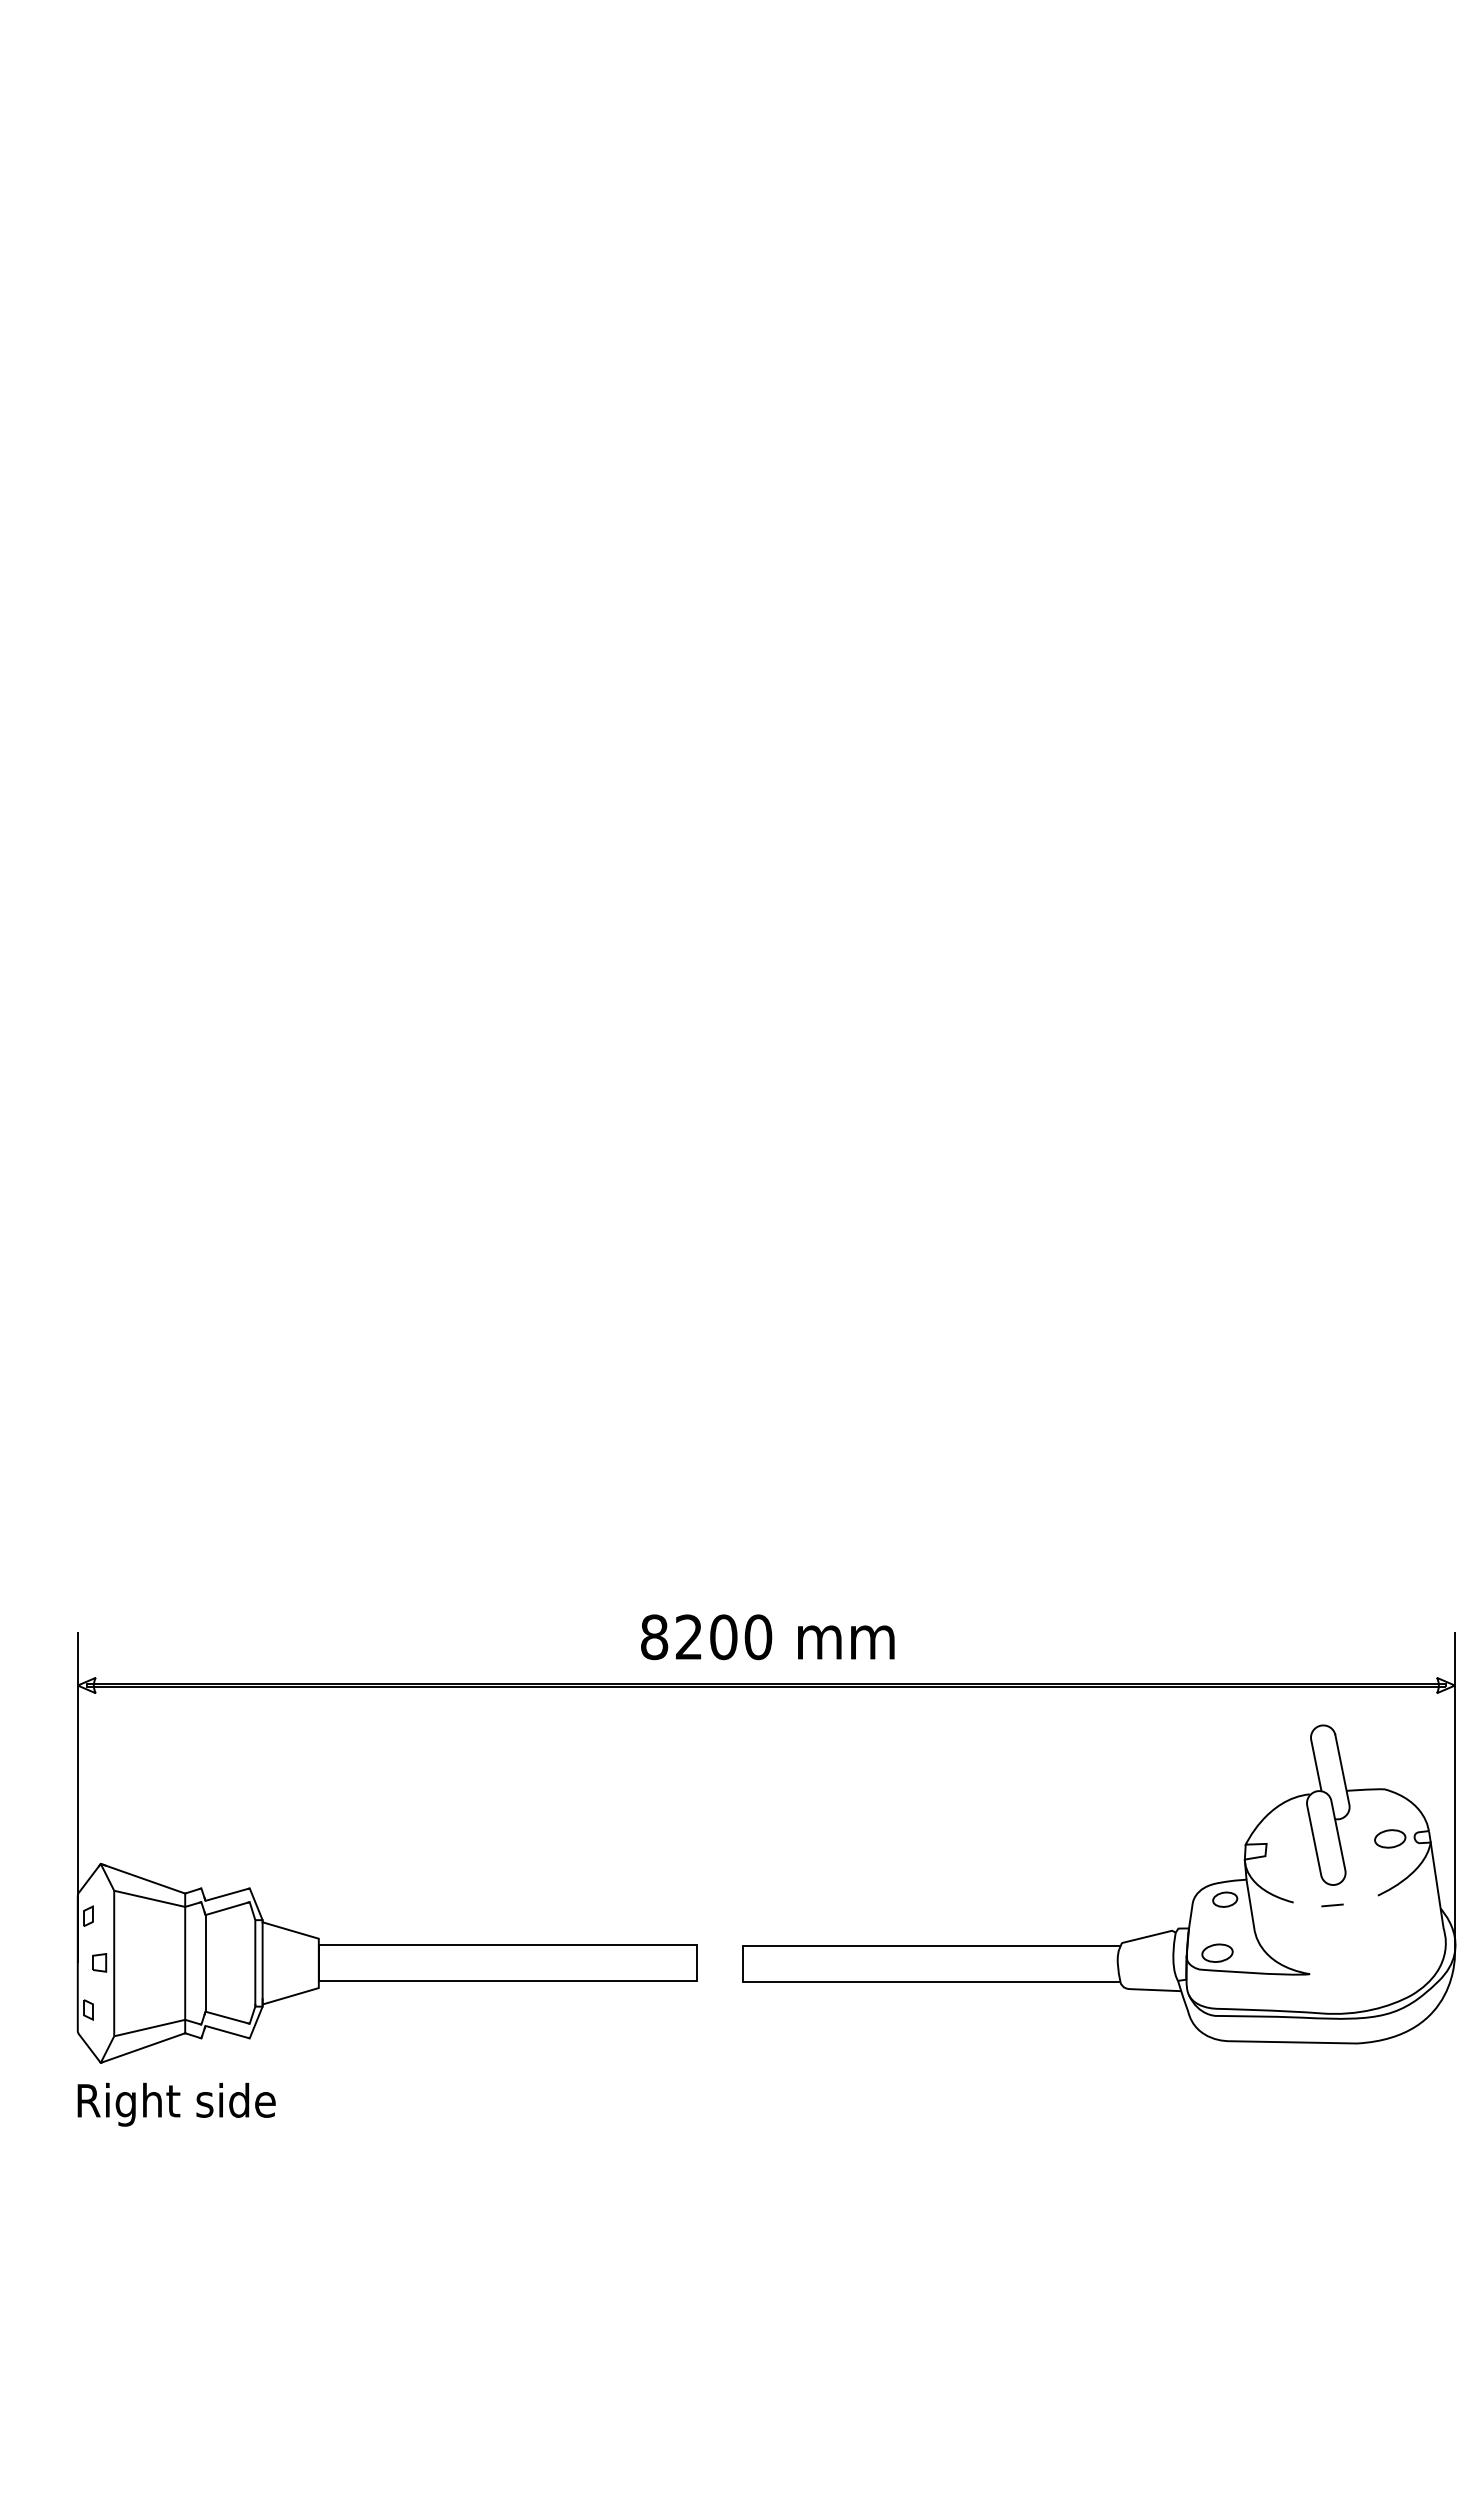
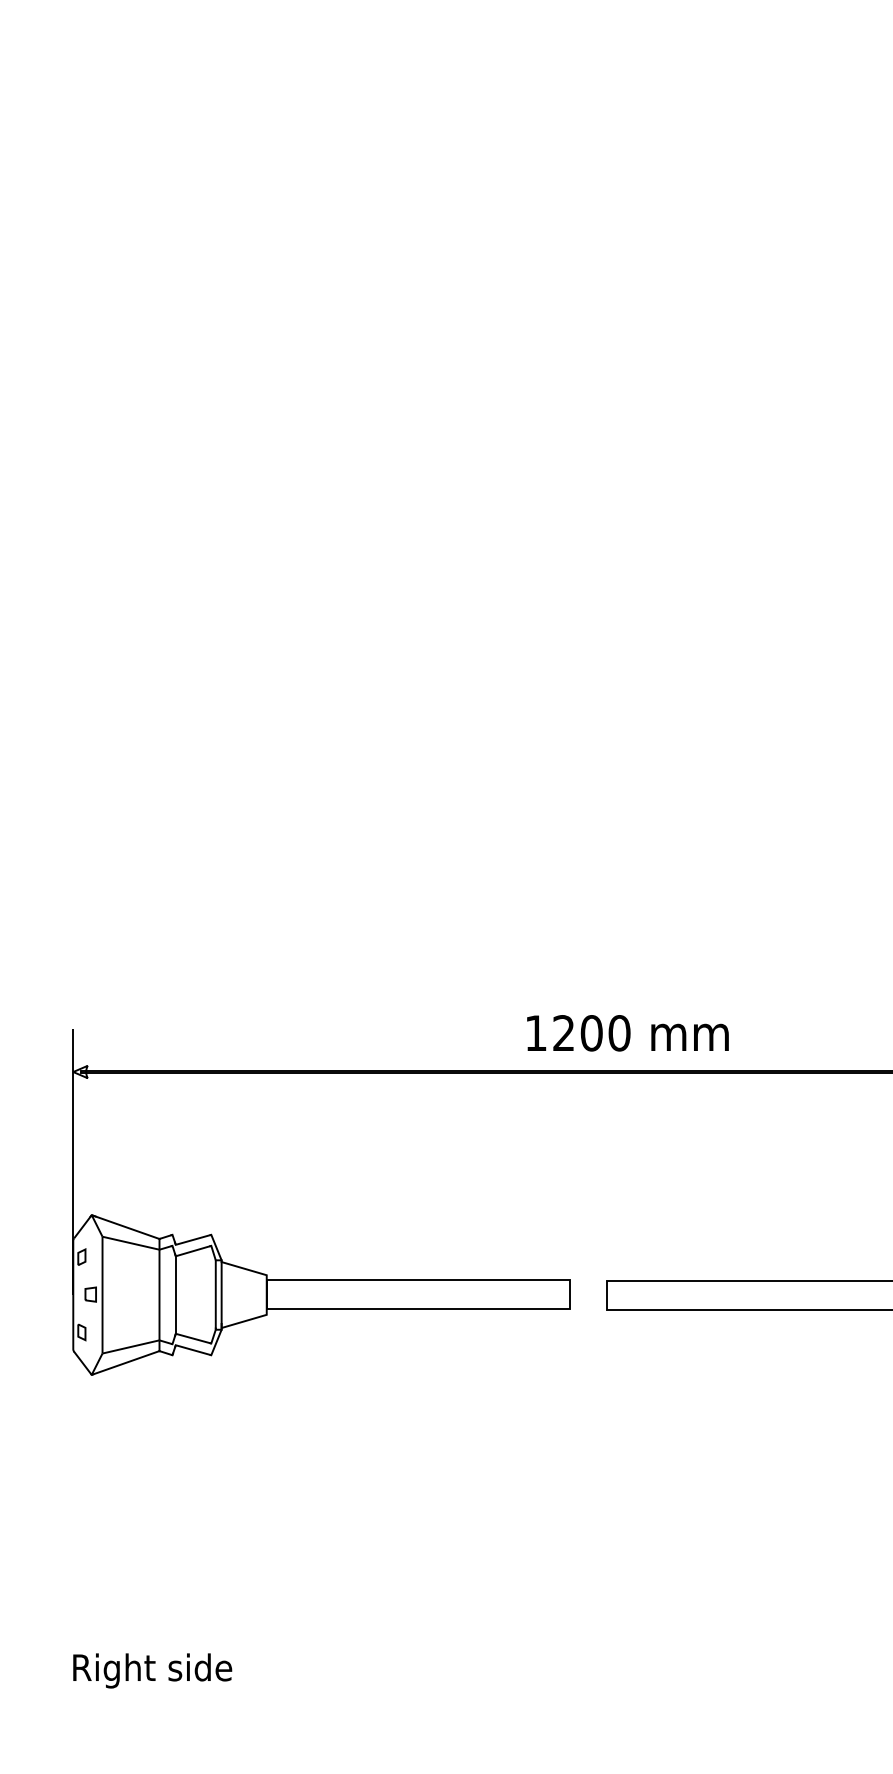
text: (654, 1637) -> (536, 1033), 8200 -> 1200
text: (176, 2104) -> (152, 1670), moved

